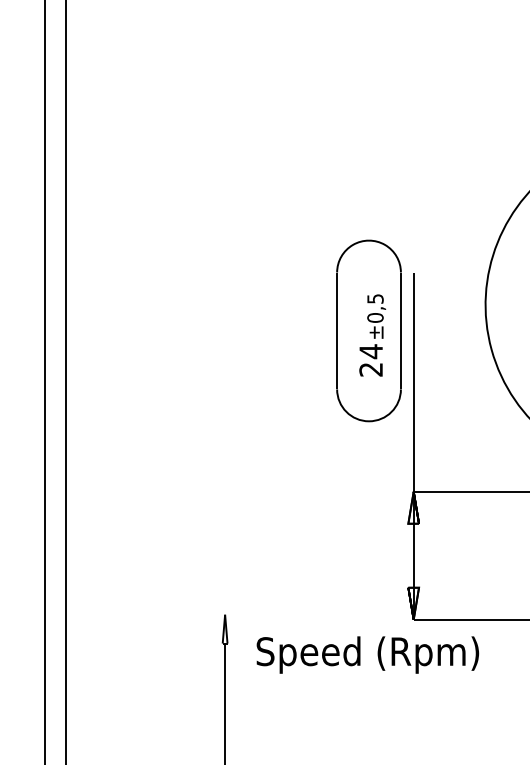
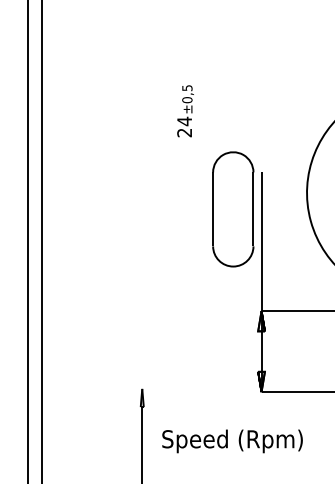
text: (372, 335) -> (185, 111), moved
text: (367, 655) -> (232, 441), moved

